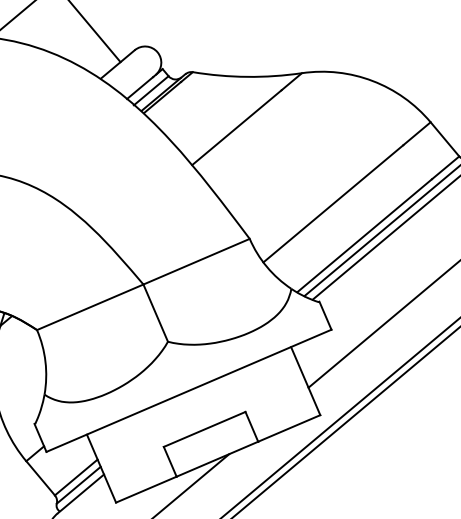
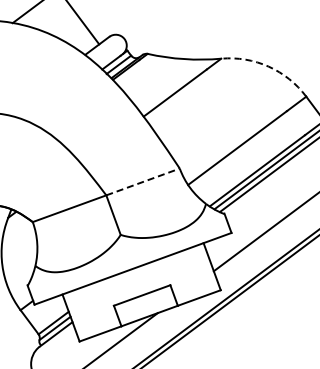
arc: (372, 80) -> (268, 66), solid -> dashed
line: (197, 260) -> (143, 181), solid -> dashed

